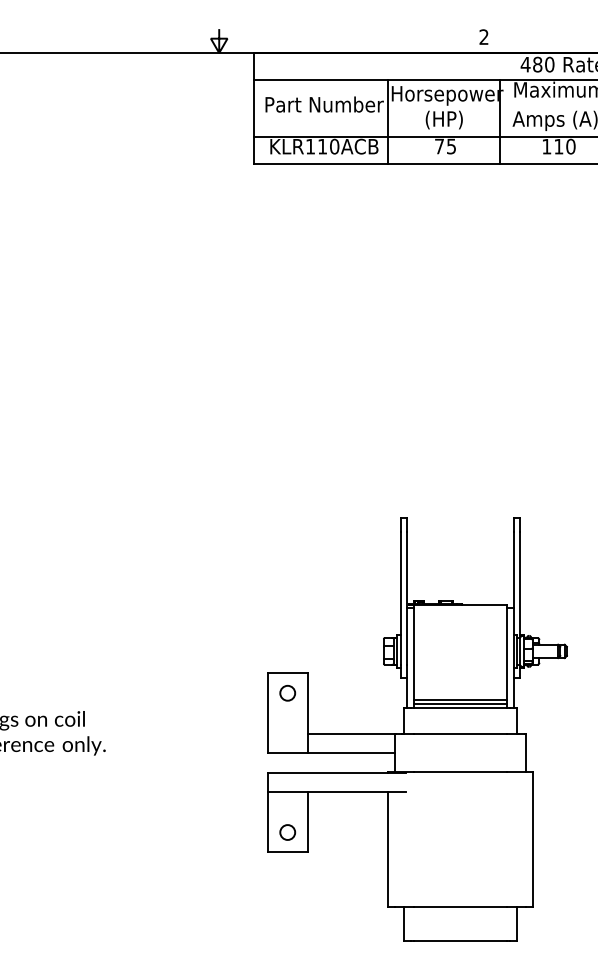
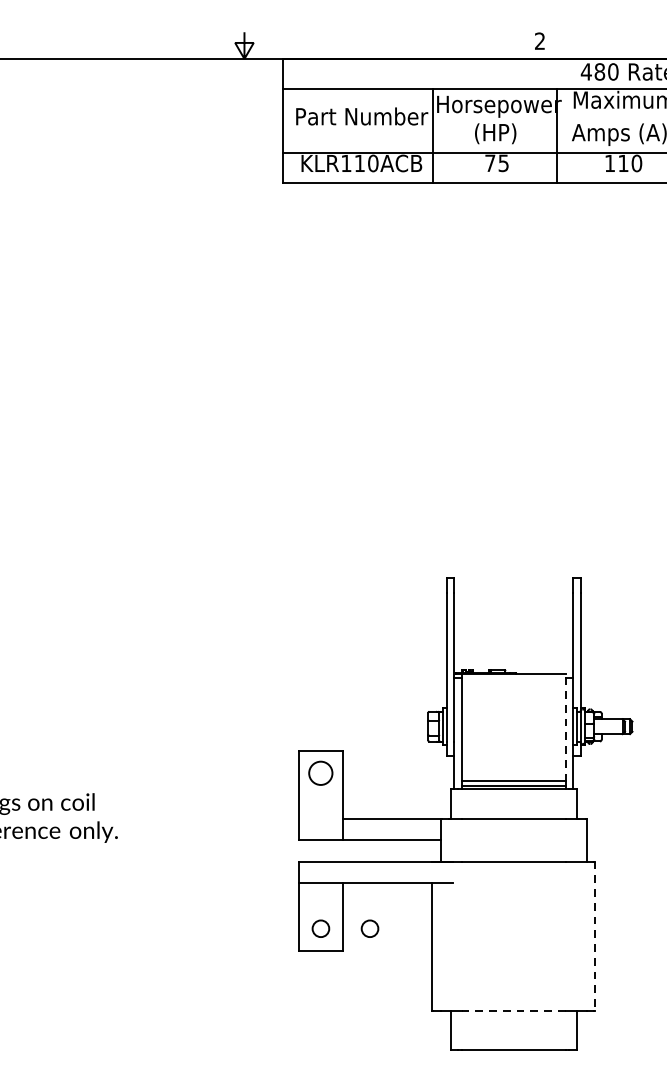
line: (507, 652) -> (566, 727), solid -> dashed
circle: (287, 693) -> (320, 773), size x1.4
circle: (331, 832) -> (369, 928), added
line: (533, 839) -> (595, 936), solid -> dashed
line: (460, 906) -> (513, 1011), solid -> dashed

